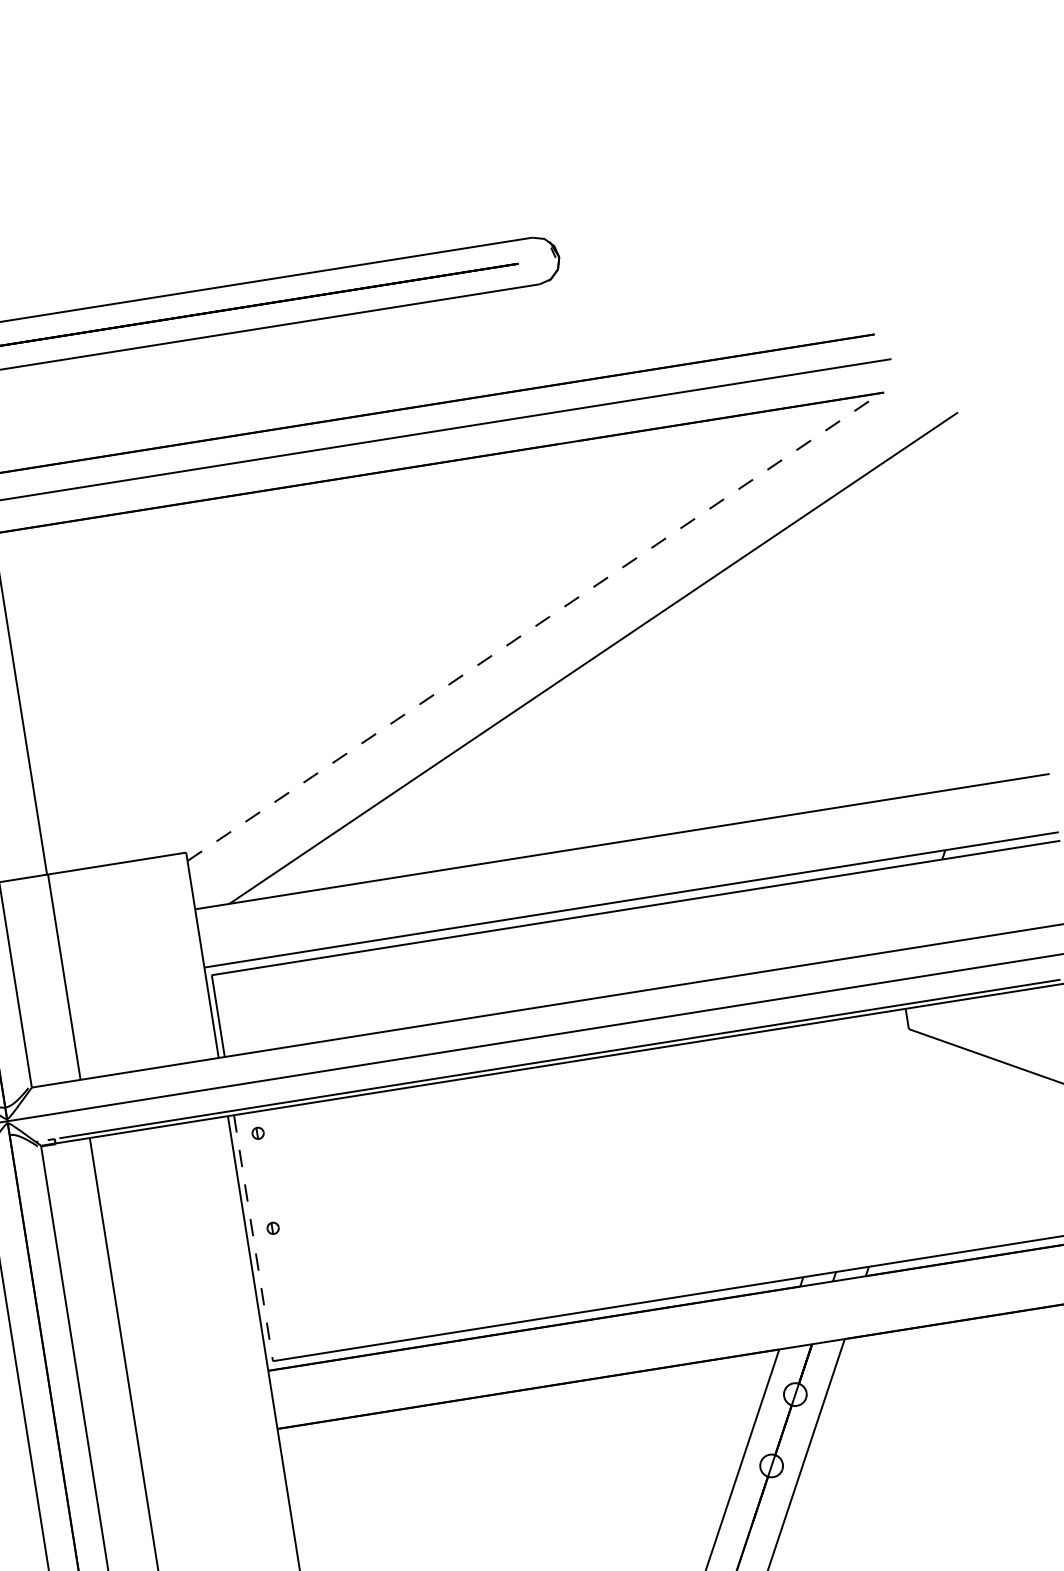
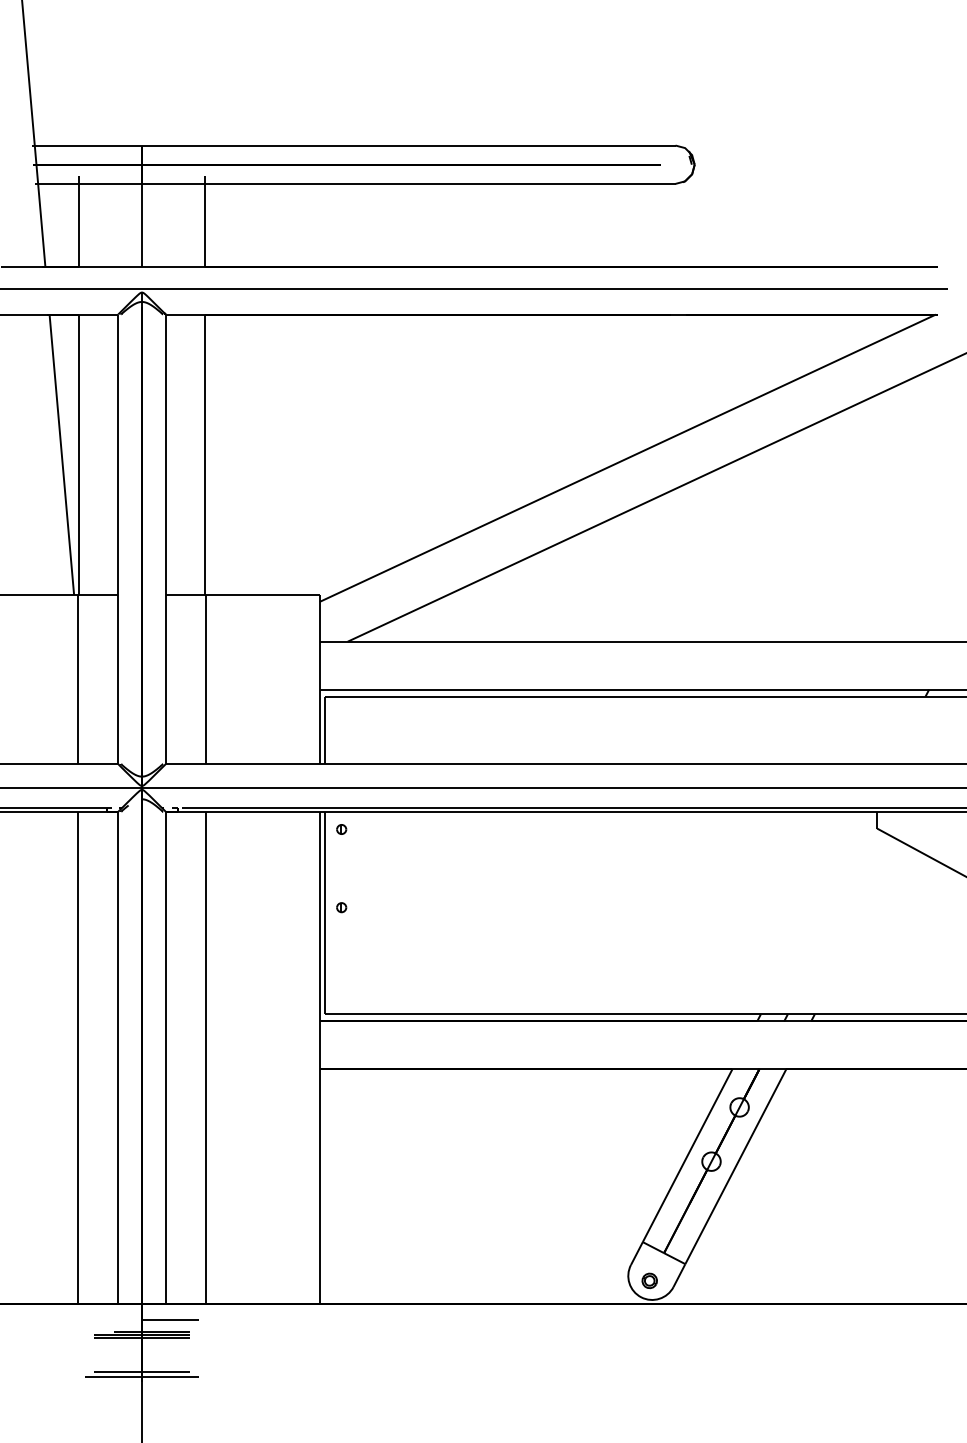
line: (534, 627) -> (627, 458), dashed -> solid
line: (253, 1238) -> (324, 913), dashed -> solid

